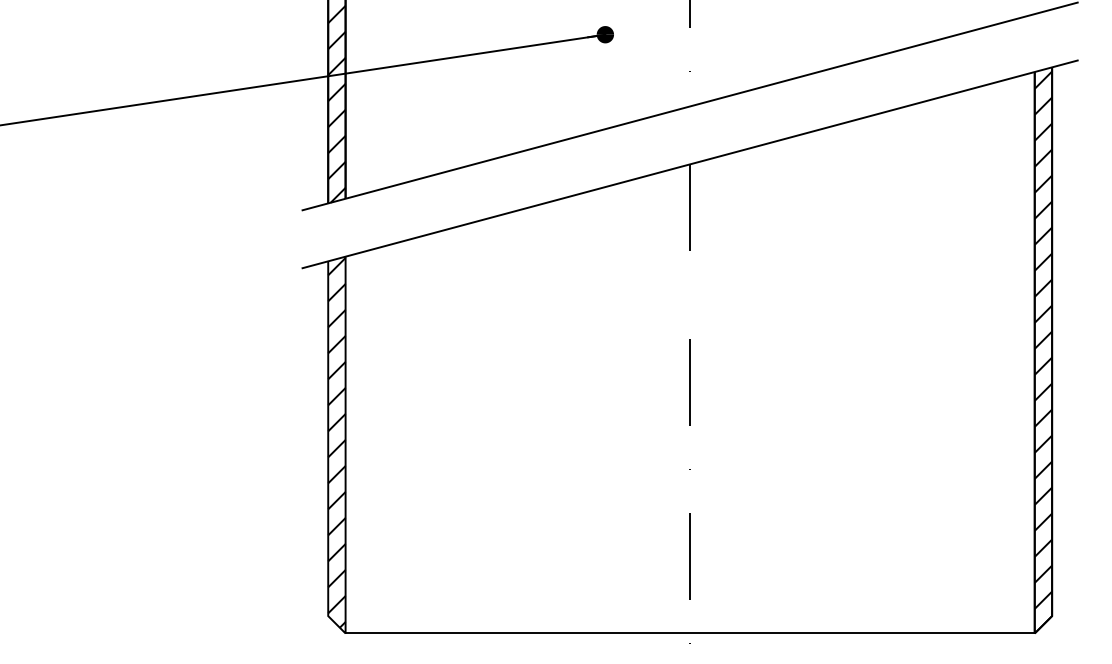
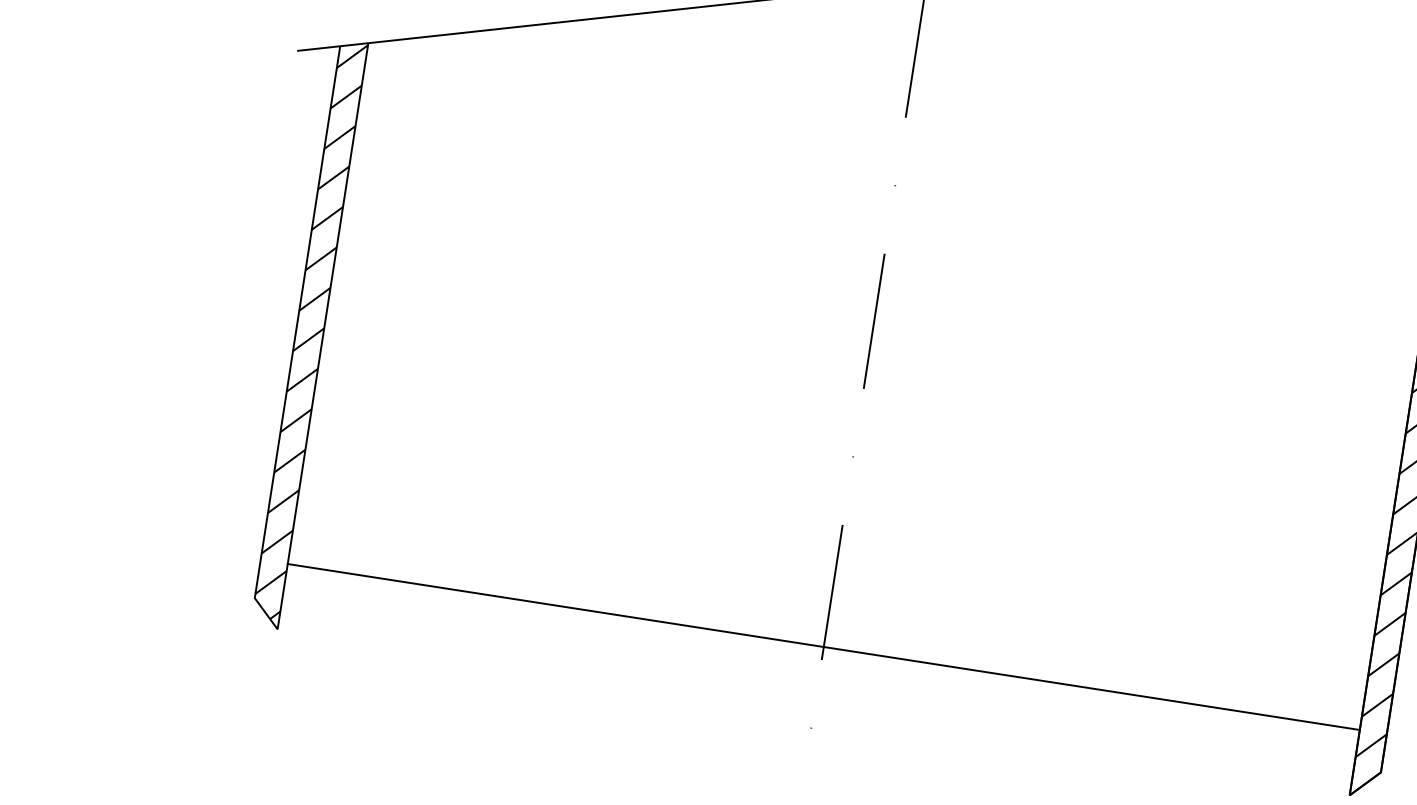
line: (689, 633) -> (822, 646), moved

